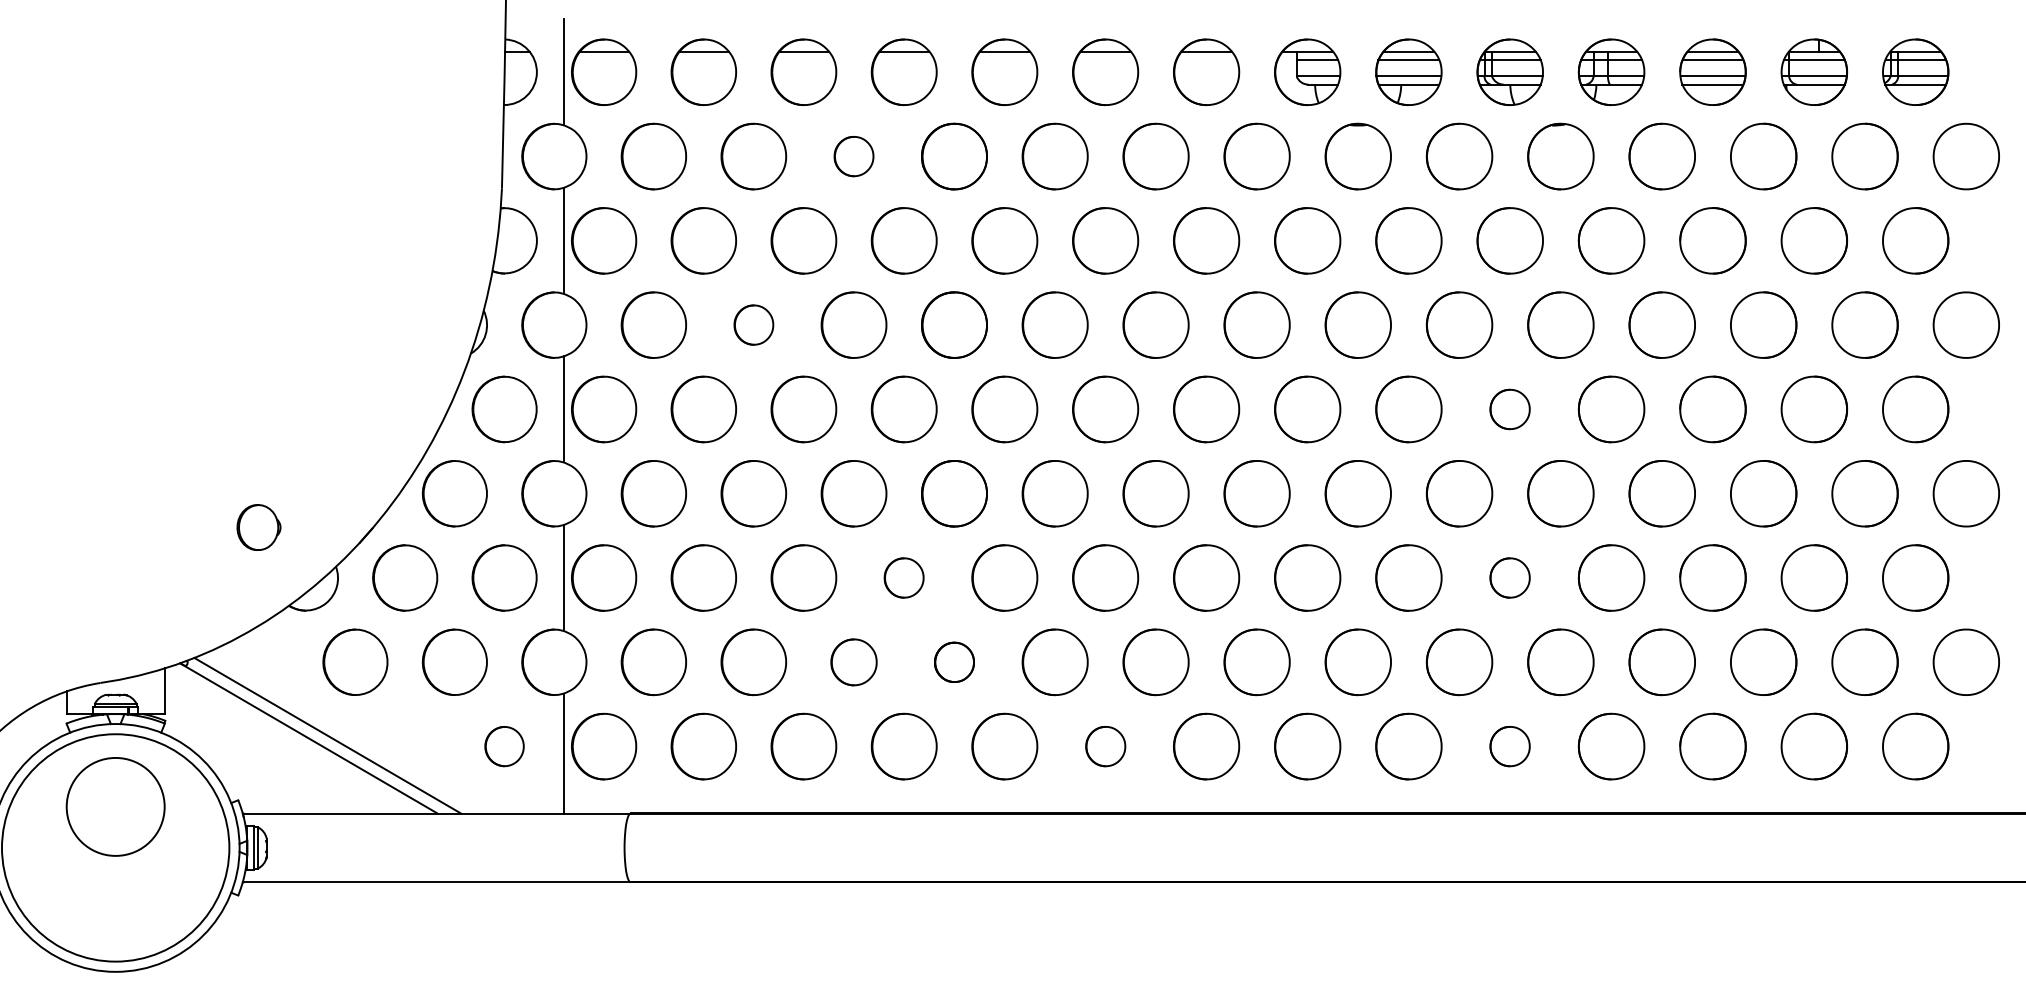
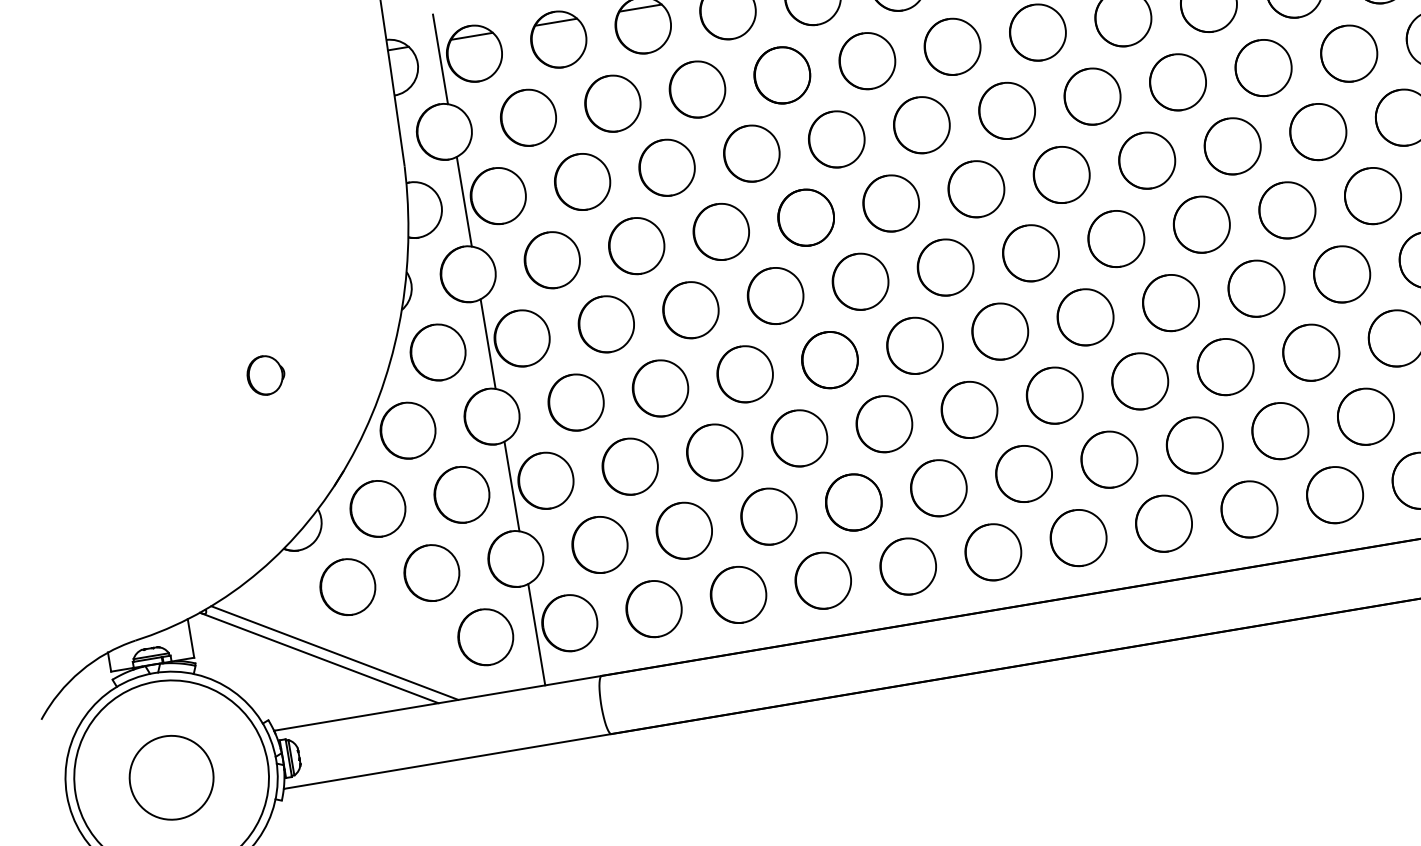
part: (853, 156) -> (697, 89), size x1.67
part: (753, 324) -> (636, 245), size x1.67
part: (1509, 409) -> (1286, 210), size x1.67
part: (258, 527) -> (265, 375), moved
part: (903, 577) -> (798, 438), size x1.67
part: (1509, 577) -> (1310, 352), size x1.67
part: (853, 662) -> (768, 516), size x1.43
part: (954, 662) -> (853, 502), size x1.67
part: (504, 746) -> (485, 637), size x1.67
part: (1105, 746) -> (993, 552), size x1.67
part: (1509, 746) -> (1334, 495), size x1.67
circle: (115, 806) -> (171, 777), moved

